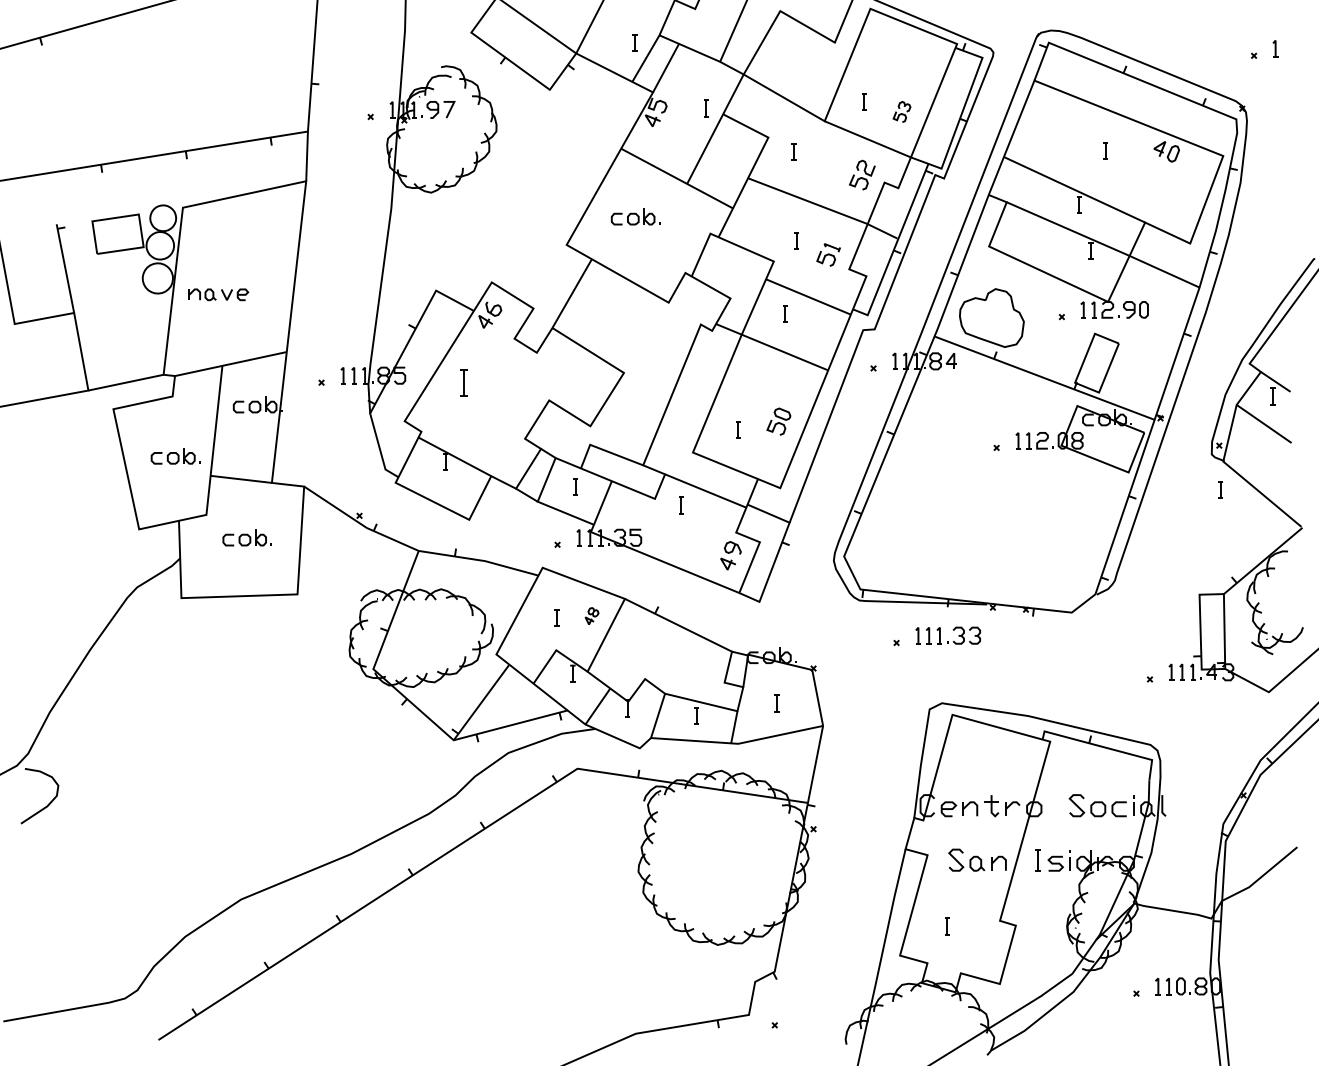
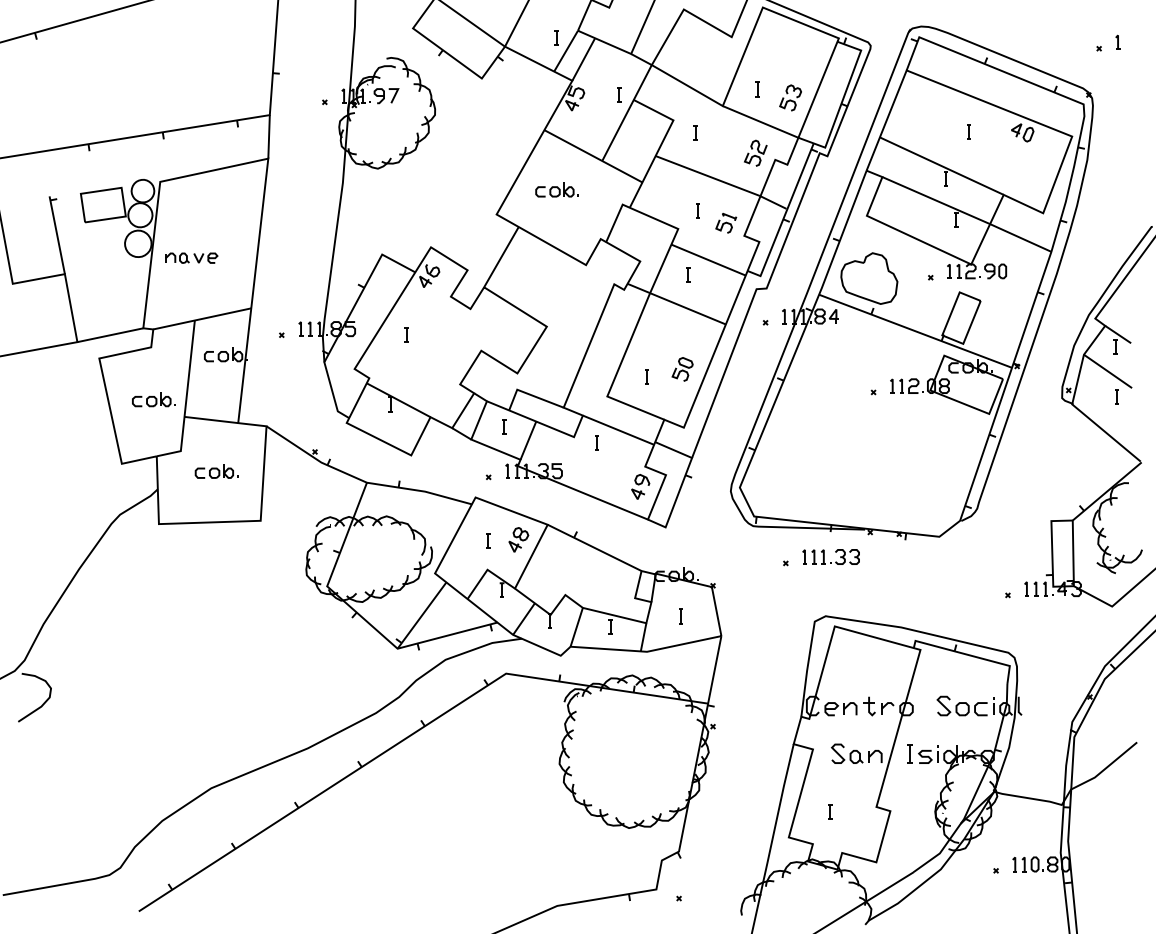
part: (901, 111) -> (790, 97), size x1.43
part: (463, 381) -> (406, 334), size x0.62
line: (1220, 489) -> (1116, 396), moved
part: (591, 615) -> (518, 539), size x1.67

